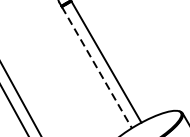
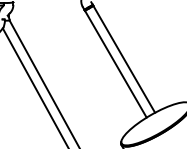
line: (96, 67) -> (115, 64), dashed -> solid

